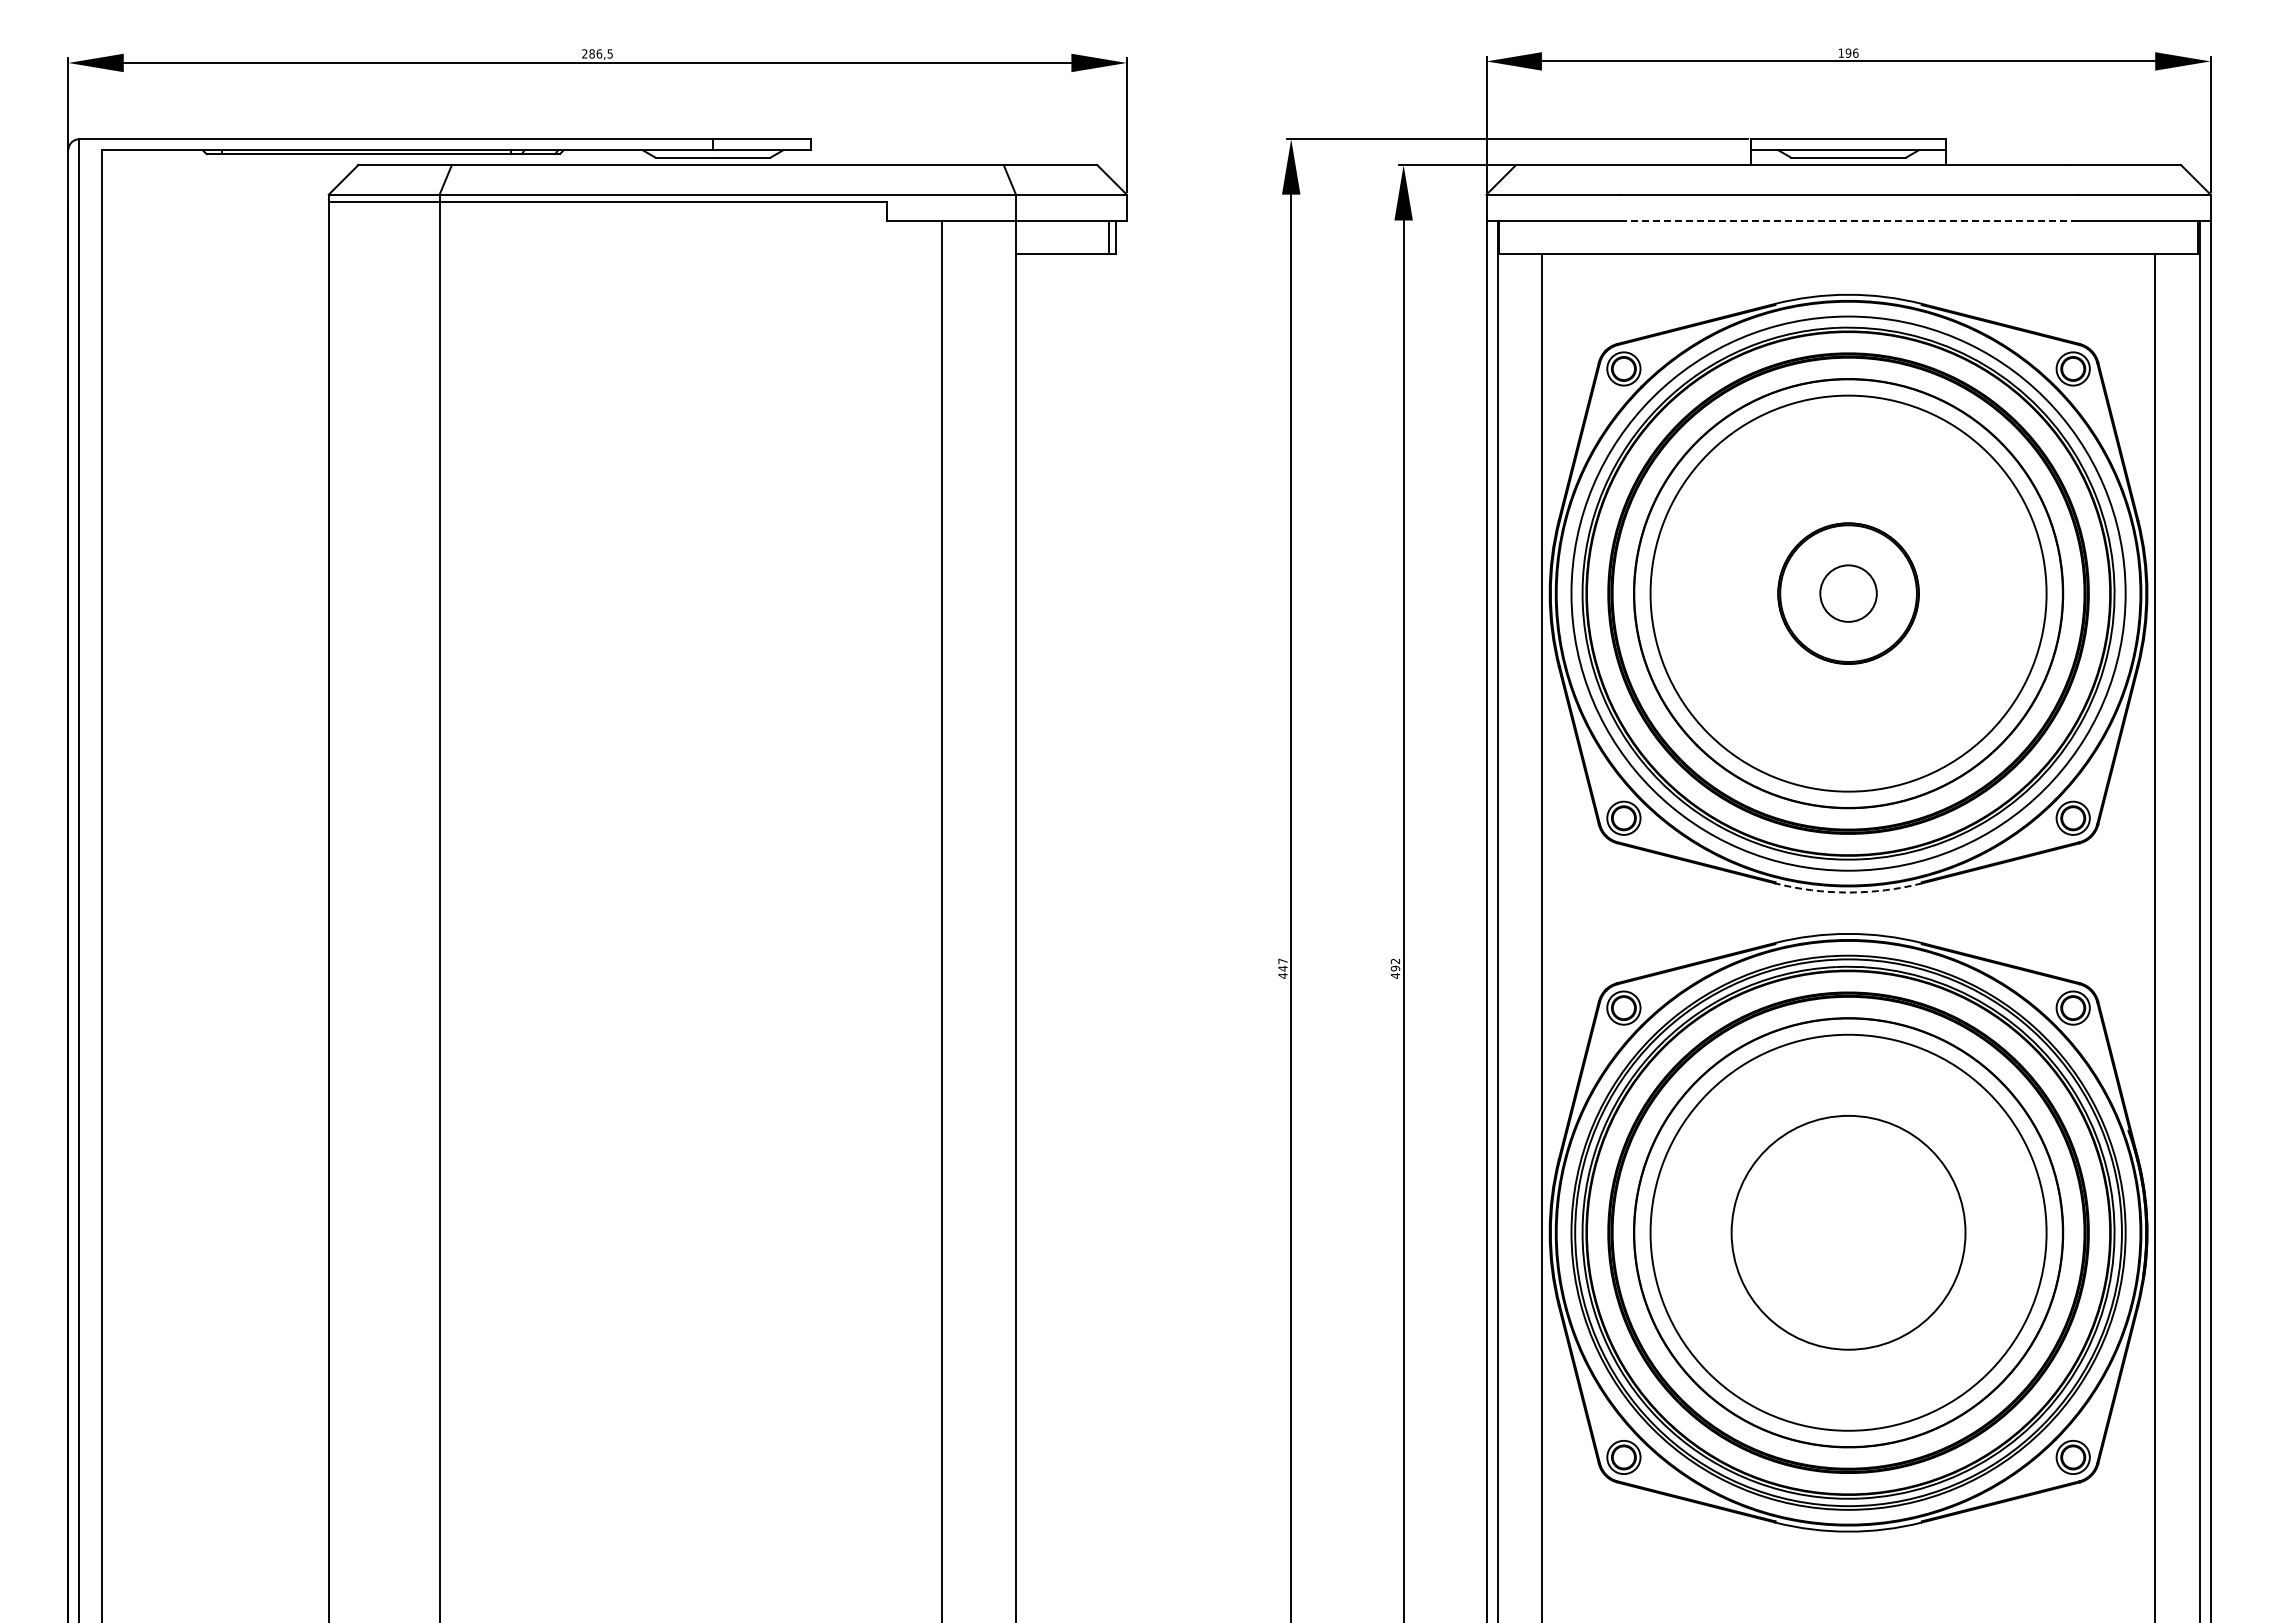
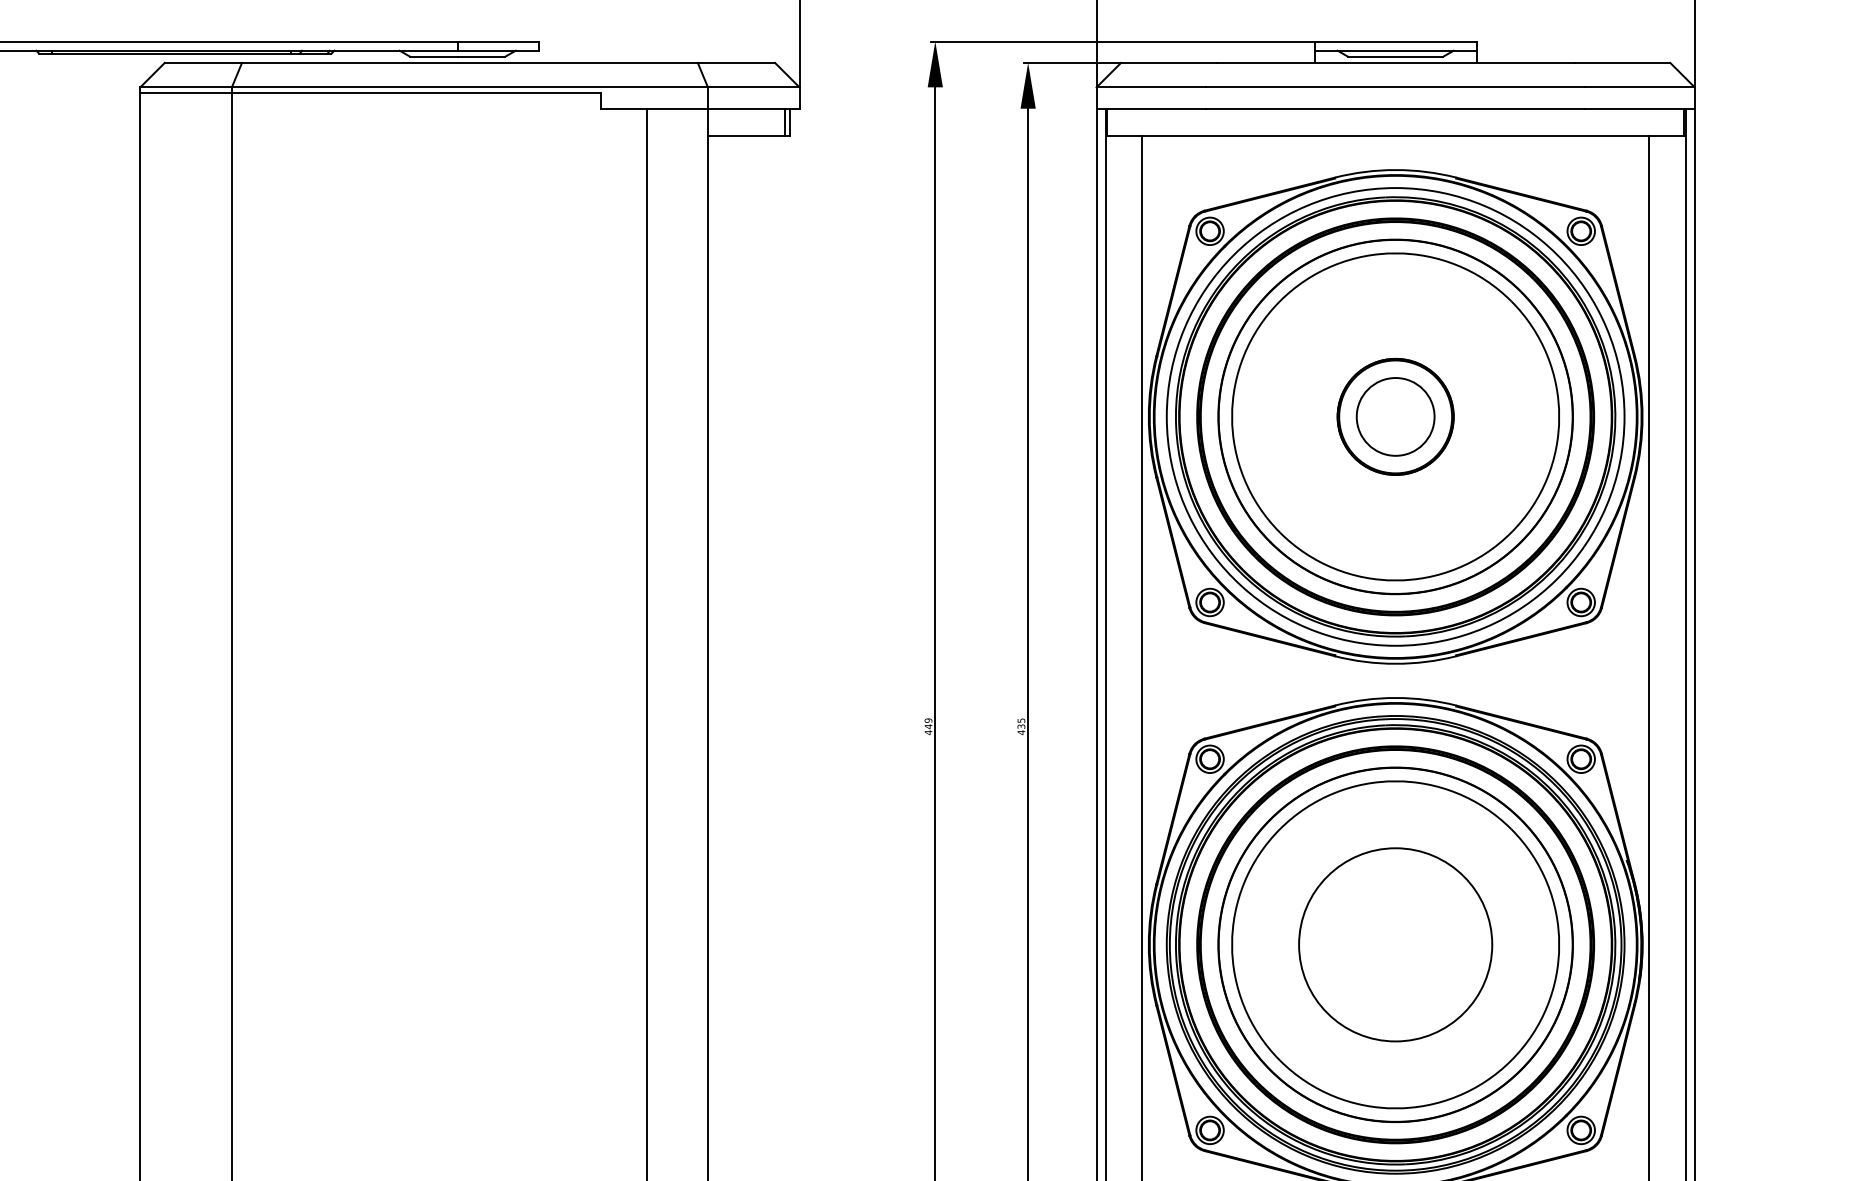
line: (1849, 220) -> (1396, 108), dashed -> solid
circle: (1848, 593) -> (1395, 416), size x1.67
arc: (1848, 892) -> (1395, 663), dashed -> solid
text: (1282, 961) -> (928, 720), 447 -> 449
text: (1395, 964) -> (1021, 723), 492 -> 435

